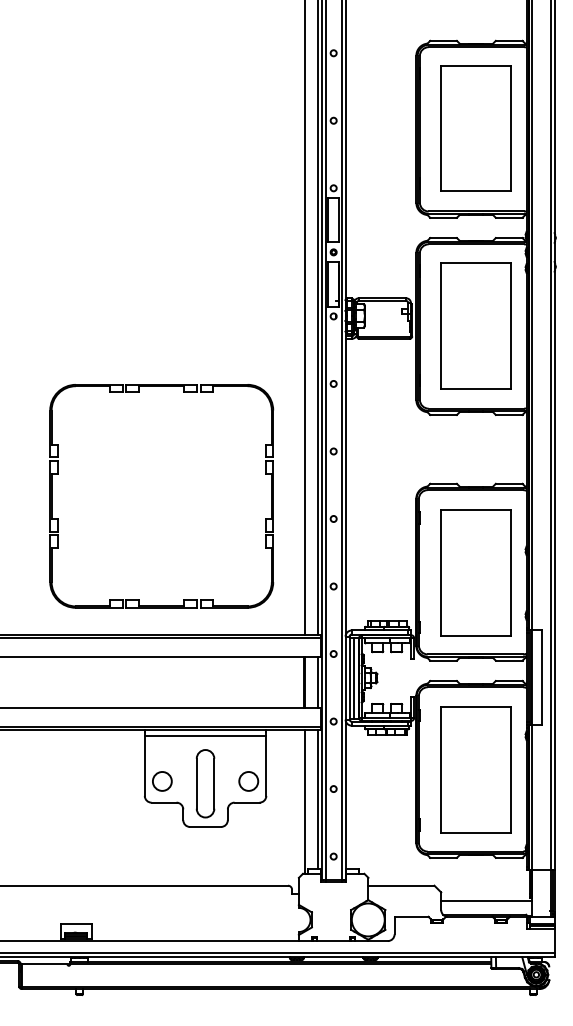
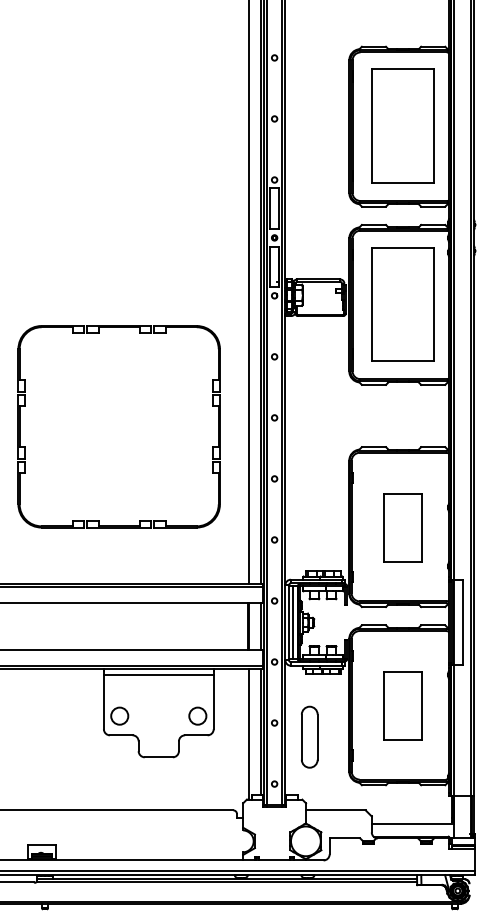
part: (58, 474) -> (25, 407), moved
part: (475, 572) -> (402, 527), size x0.6
part: (475, 769) -> (402, 705), size x0.6
part: (205, 783) -> (309, 736), moved

